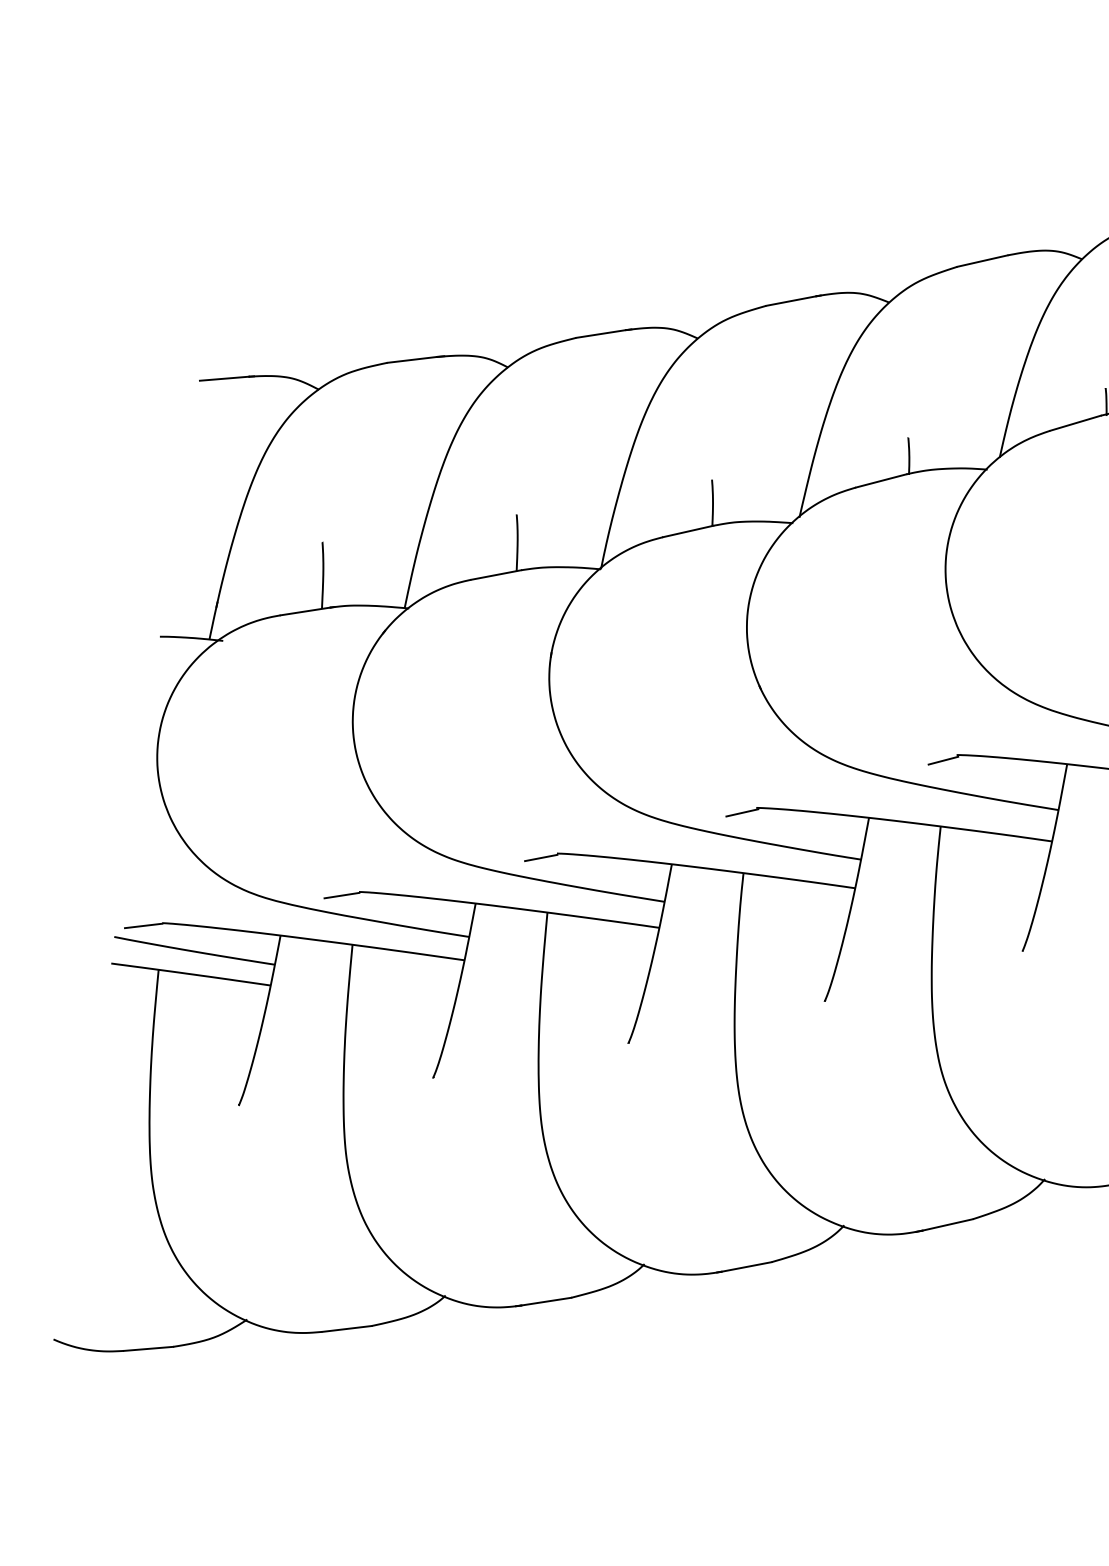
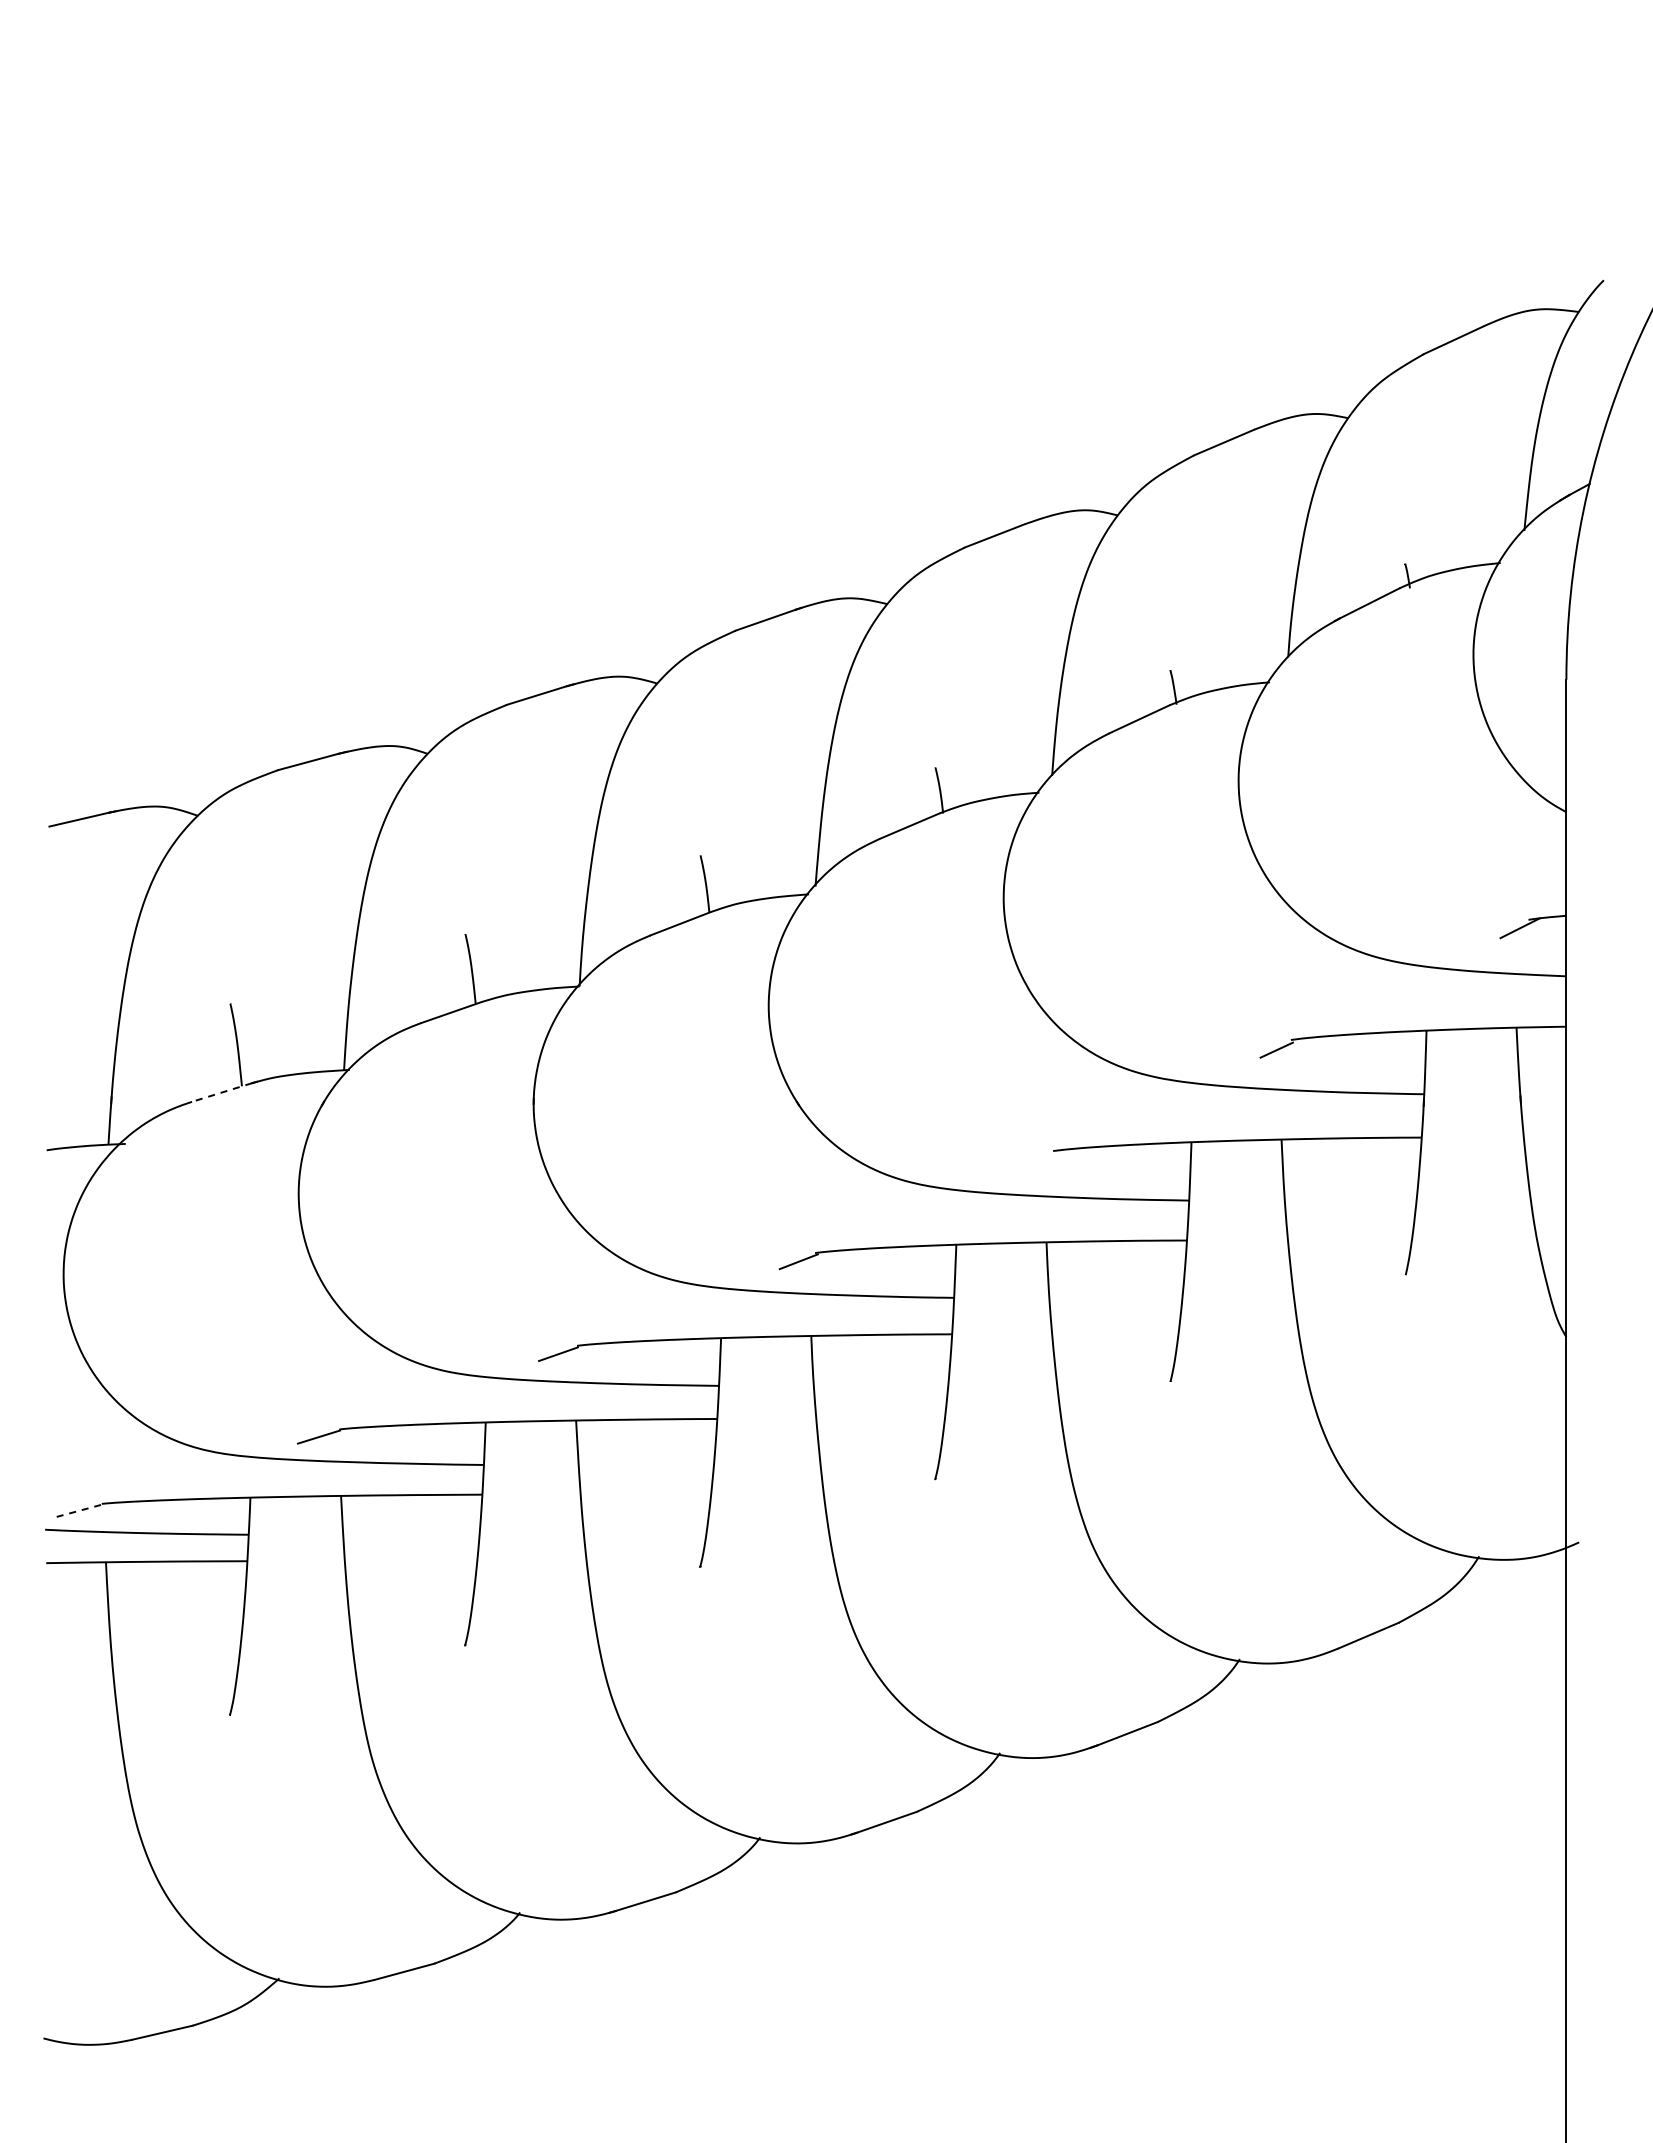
line: (305, 611) -> (221, 1092), solid -> dashed
line: (943, 760) -> (1037, 1160), removed
line: (143, 925) -> (79, 1510), solid -> dashed

